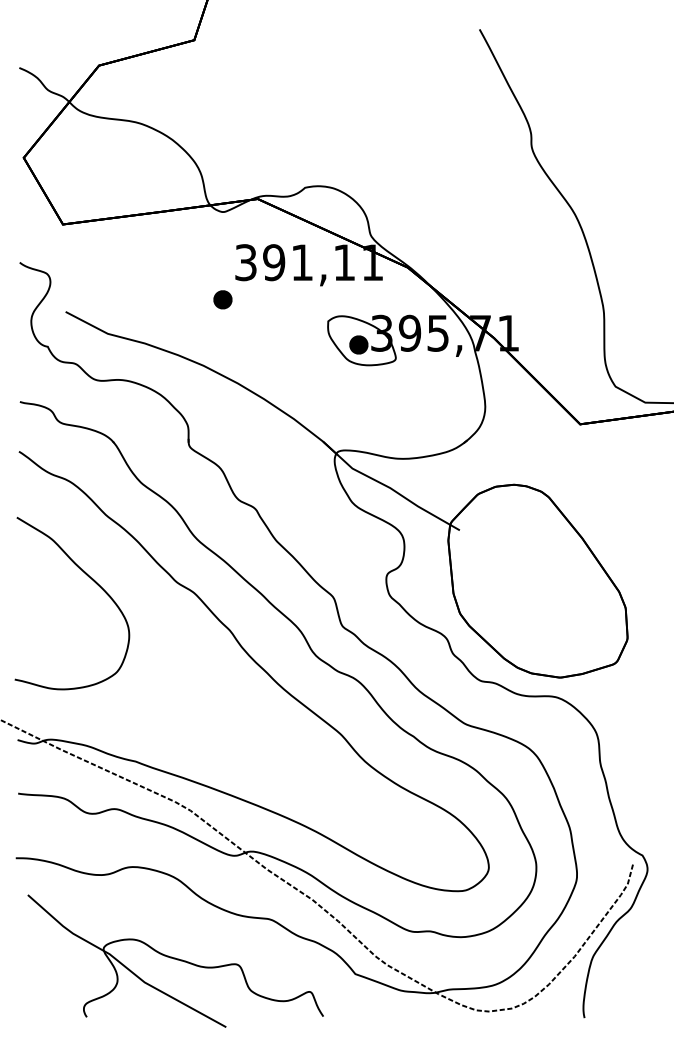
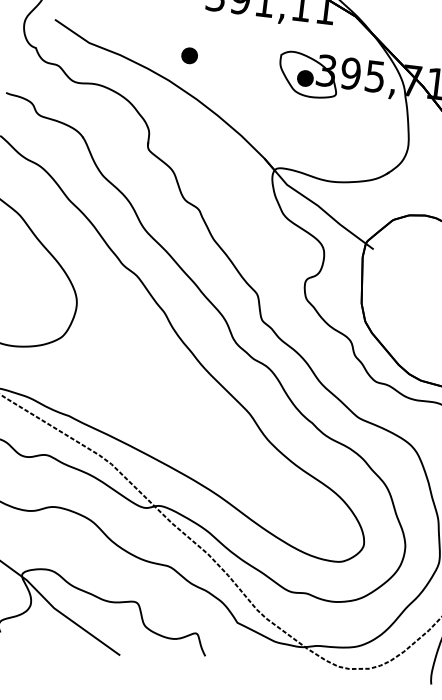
part: (222, 299) -> (189, 55), moved

